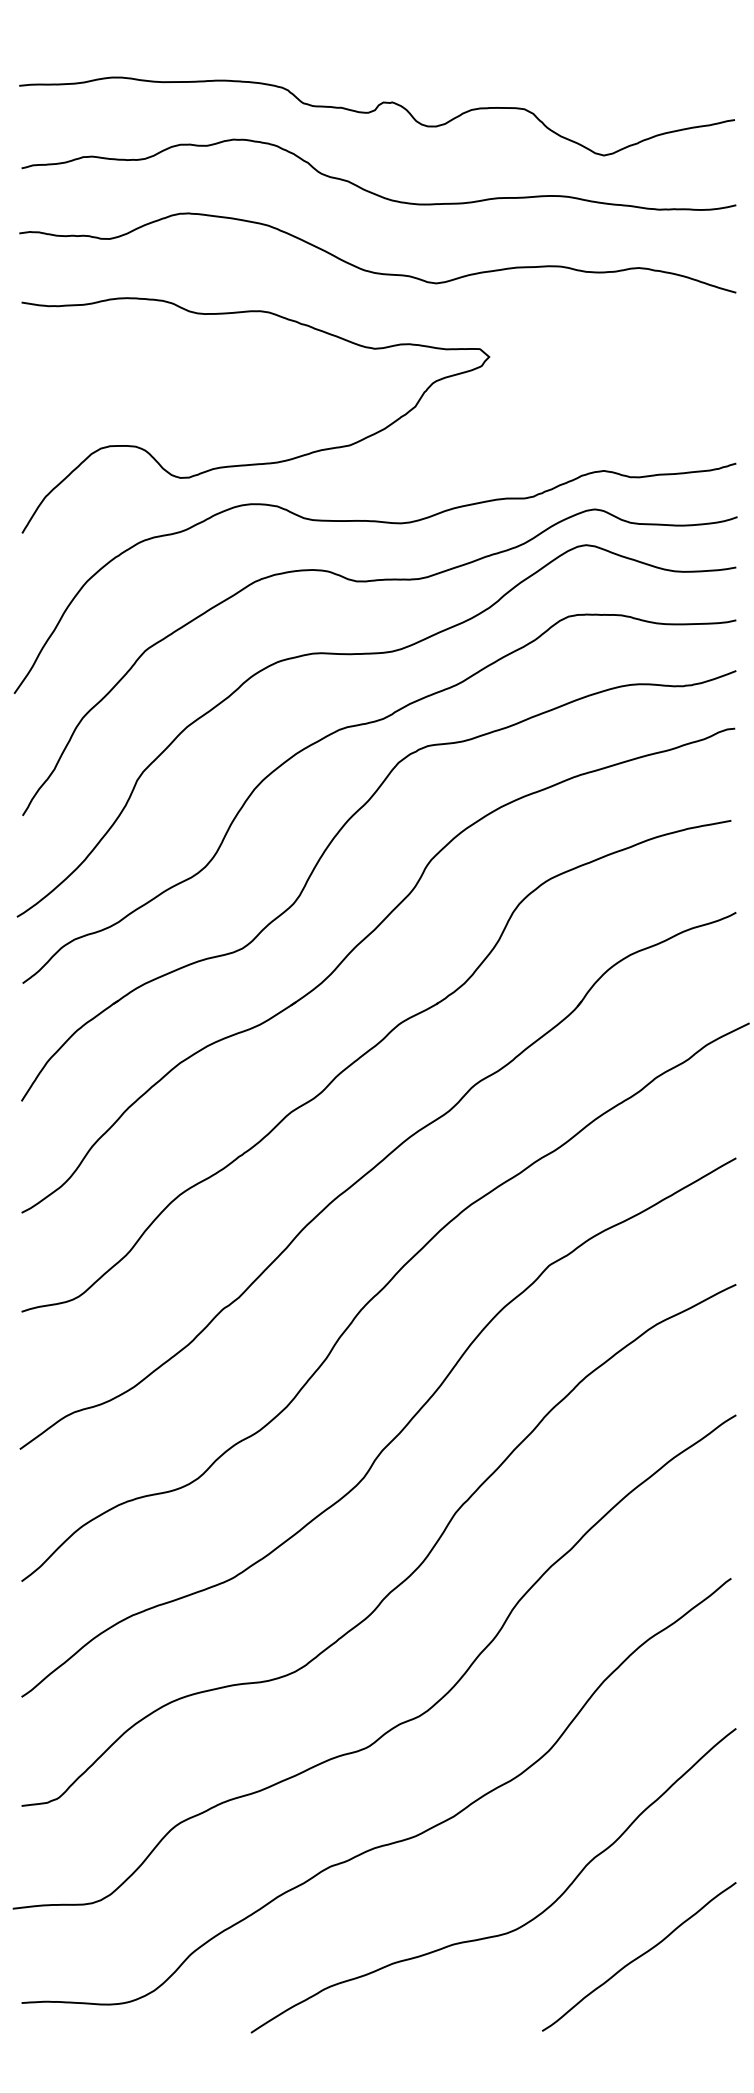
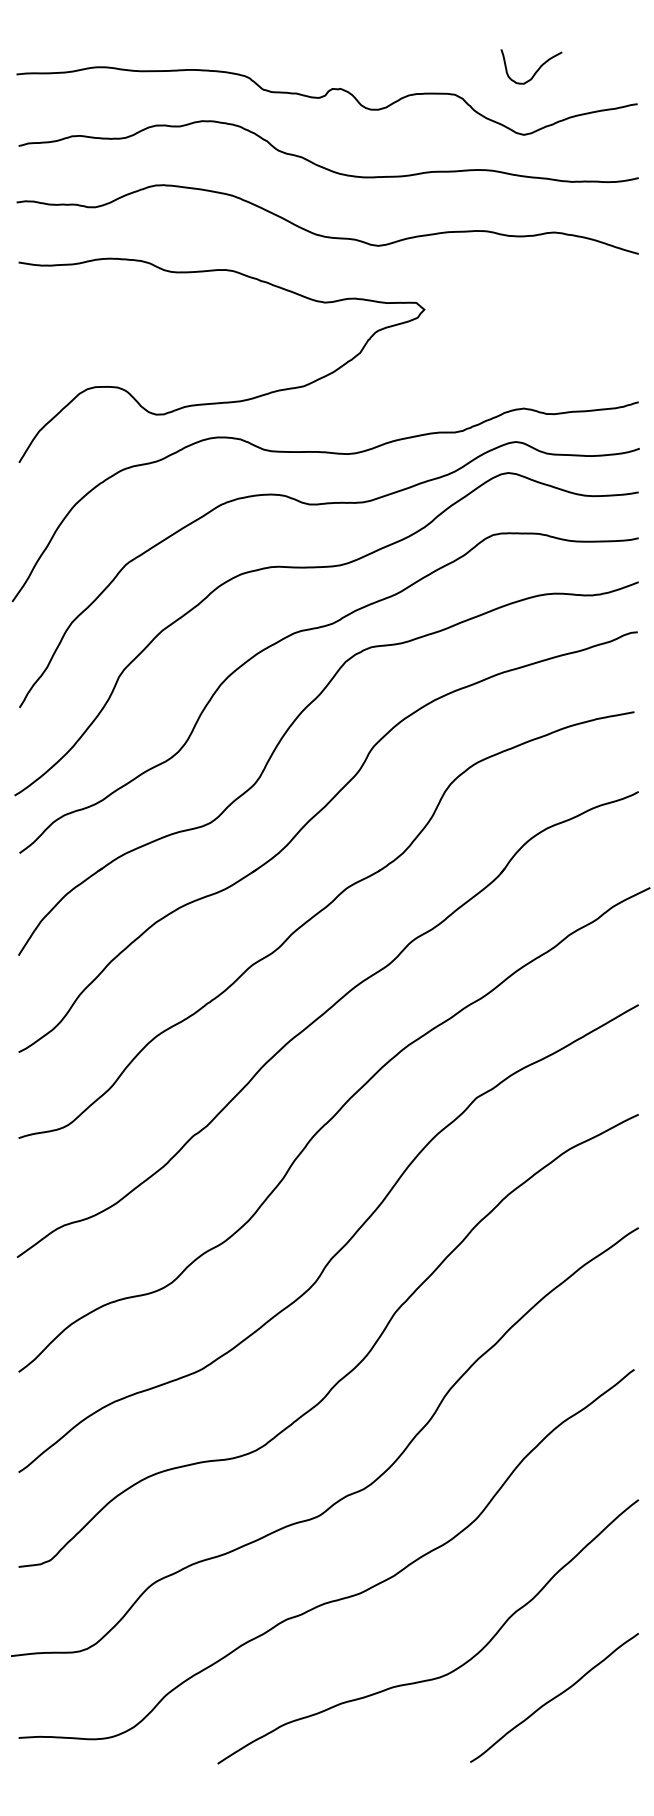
curve: (618, 81) -> (536, 70), added

